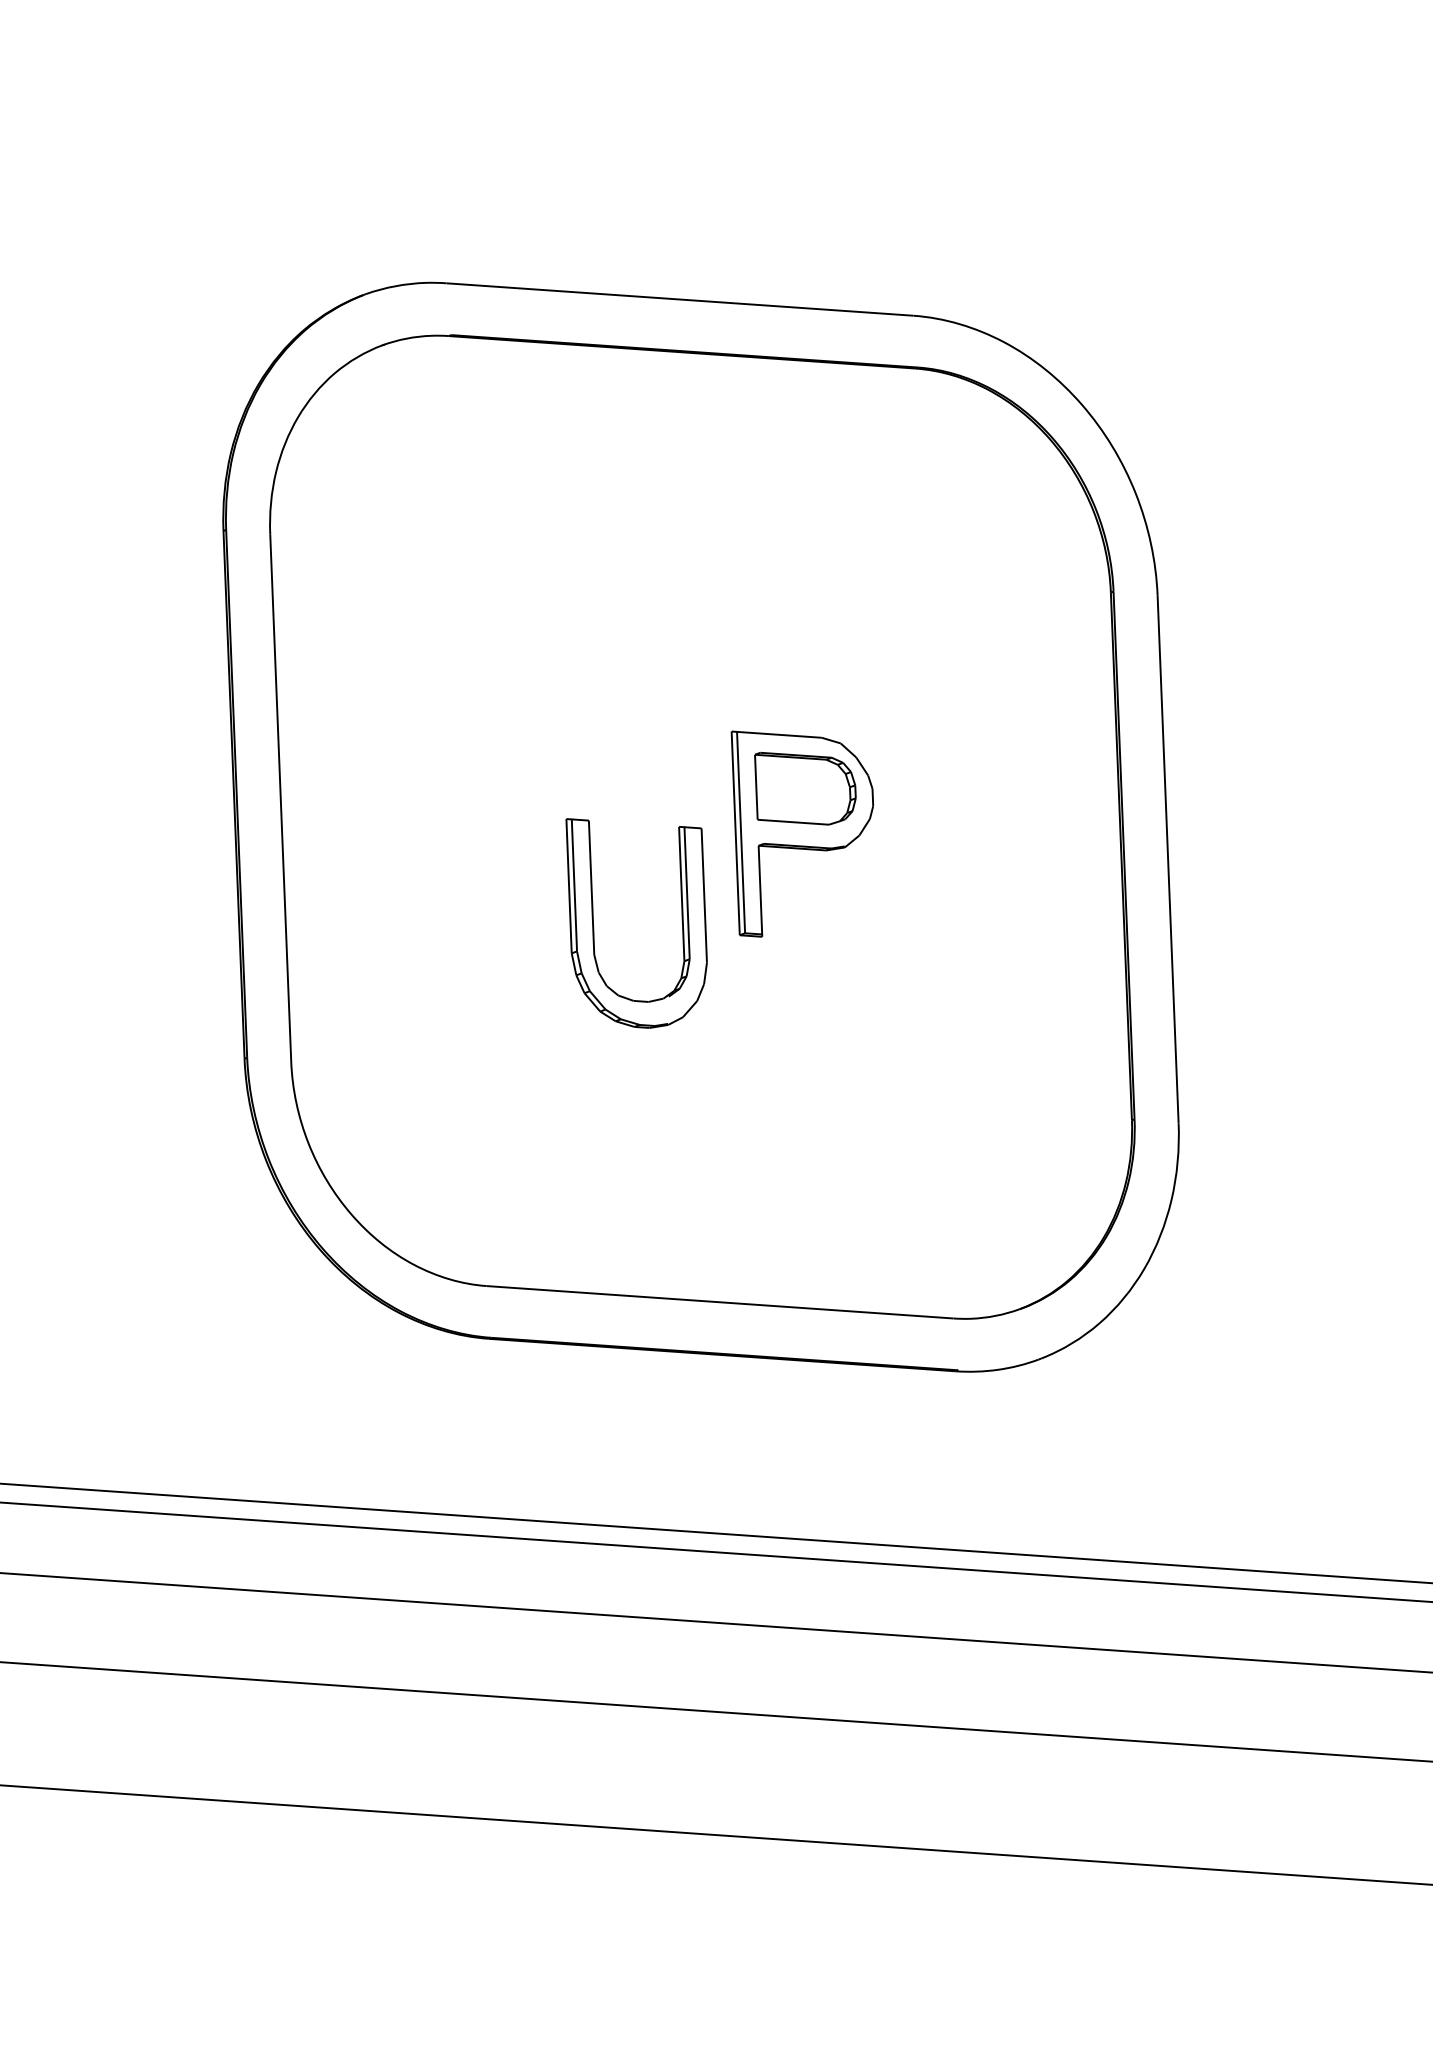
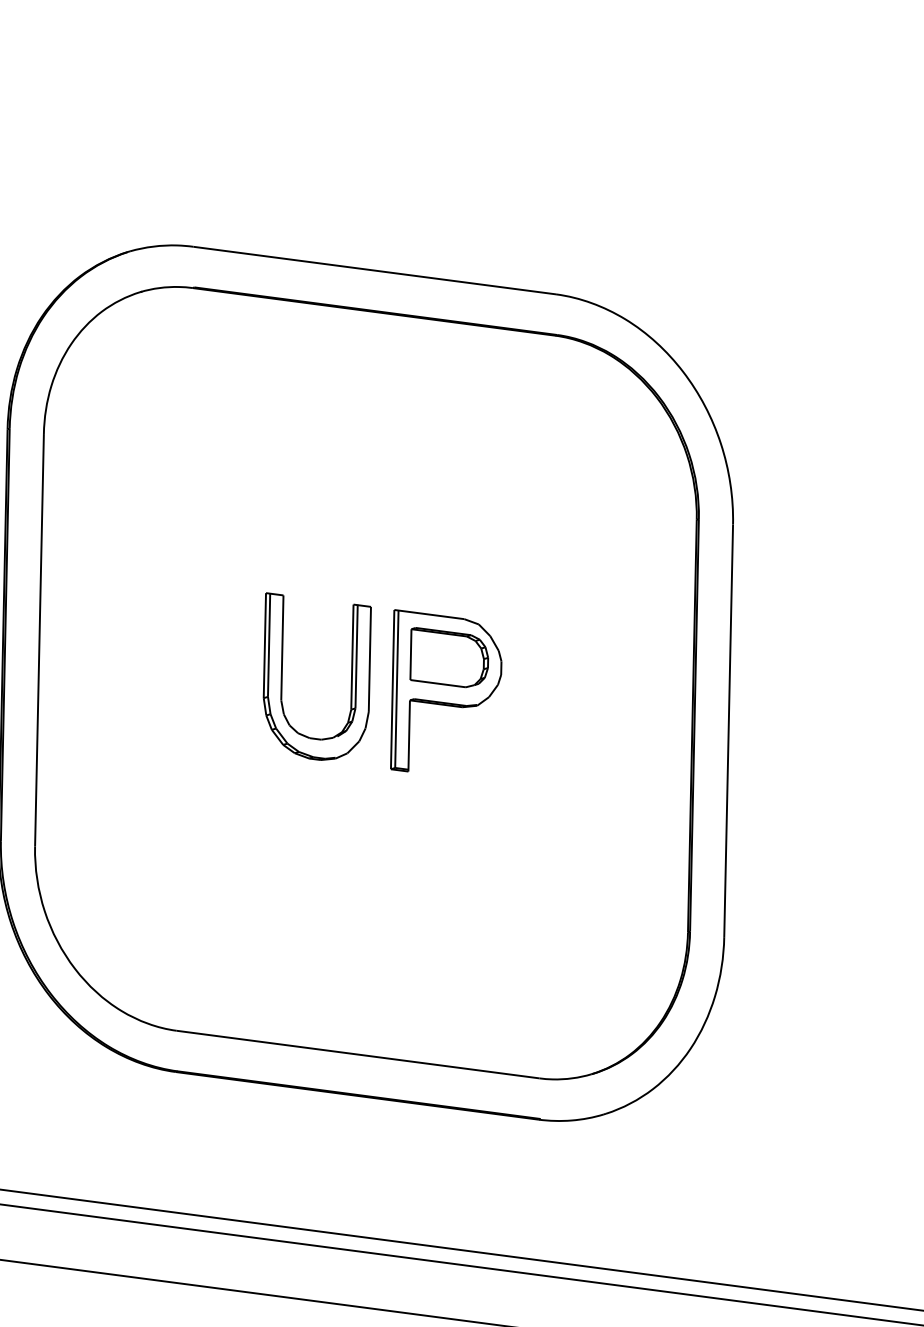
part: (594, 927) -> (282, 679), moved

